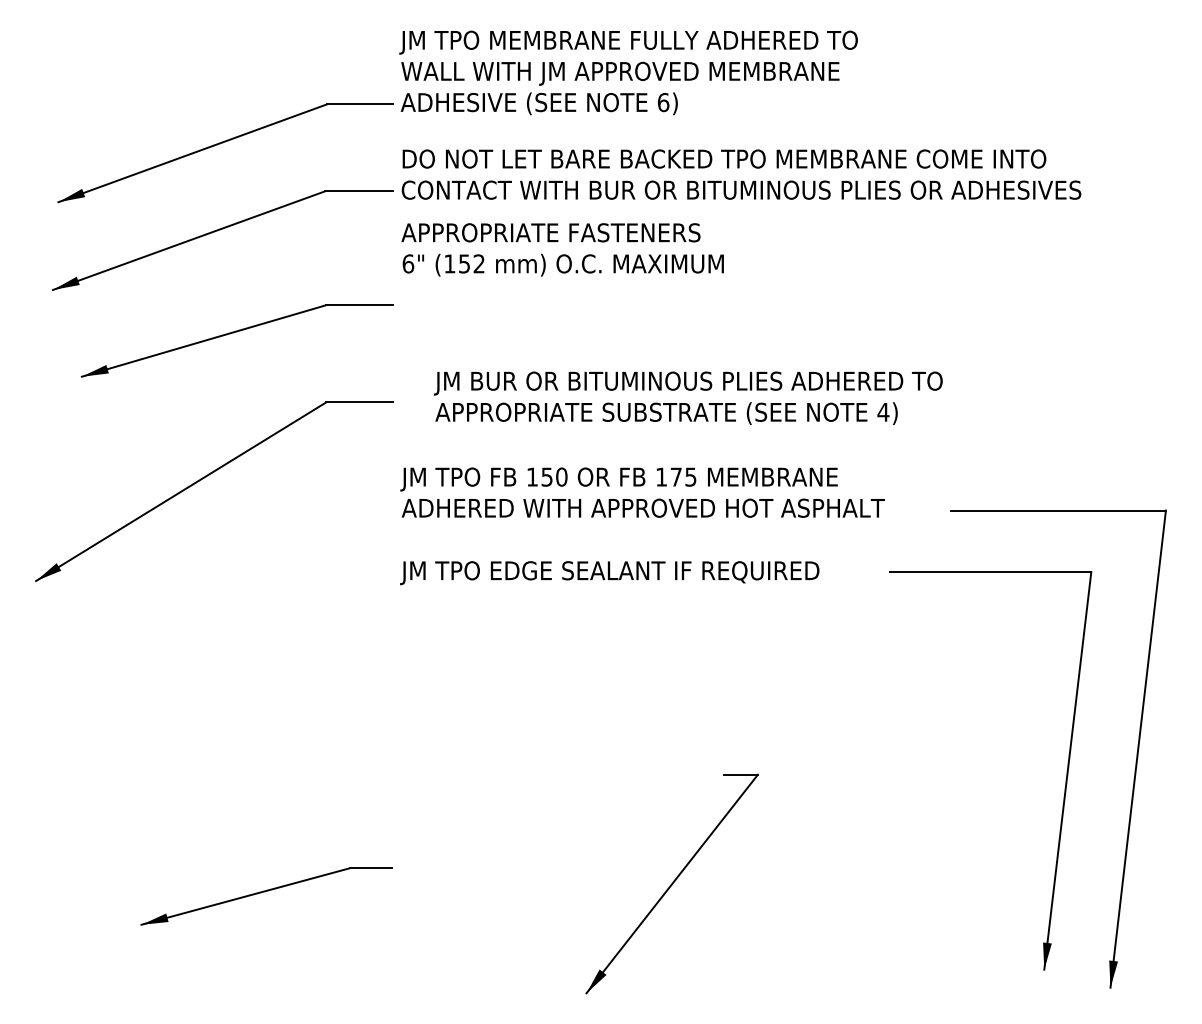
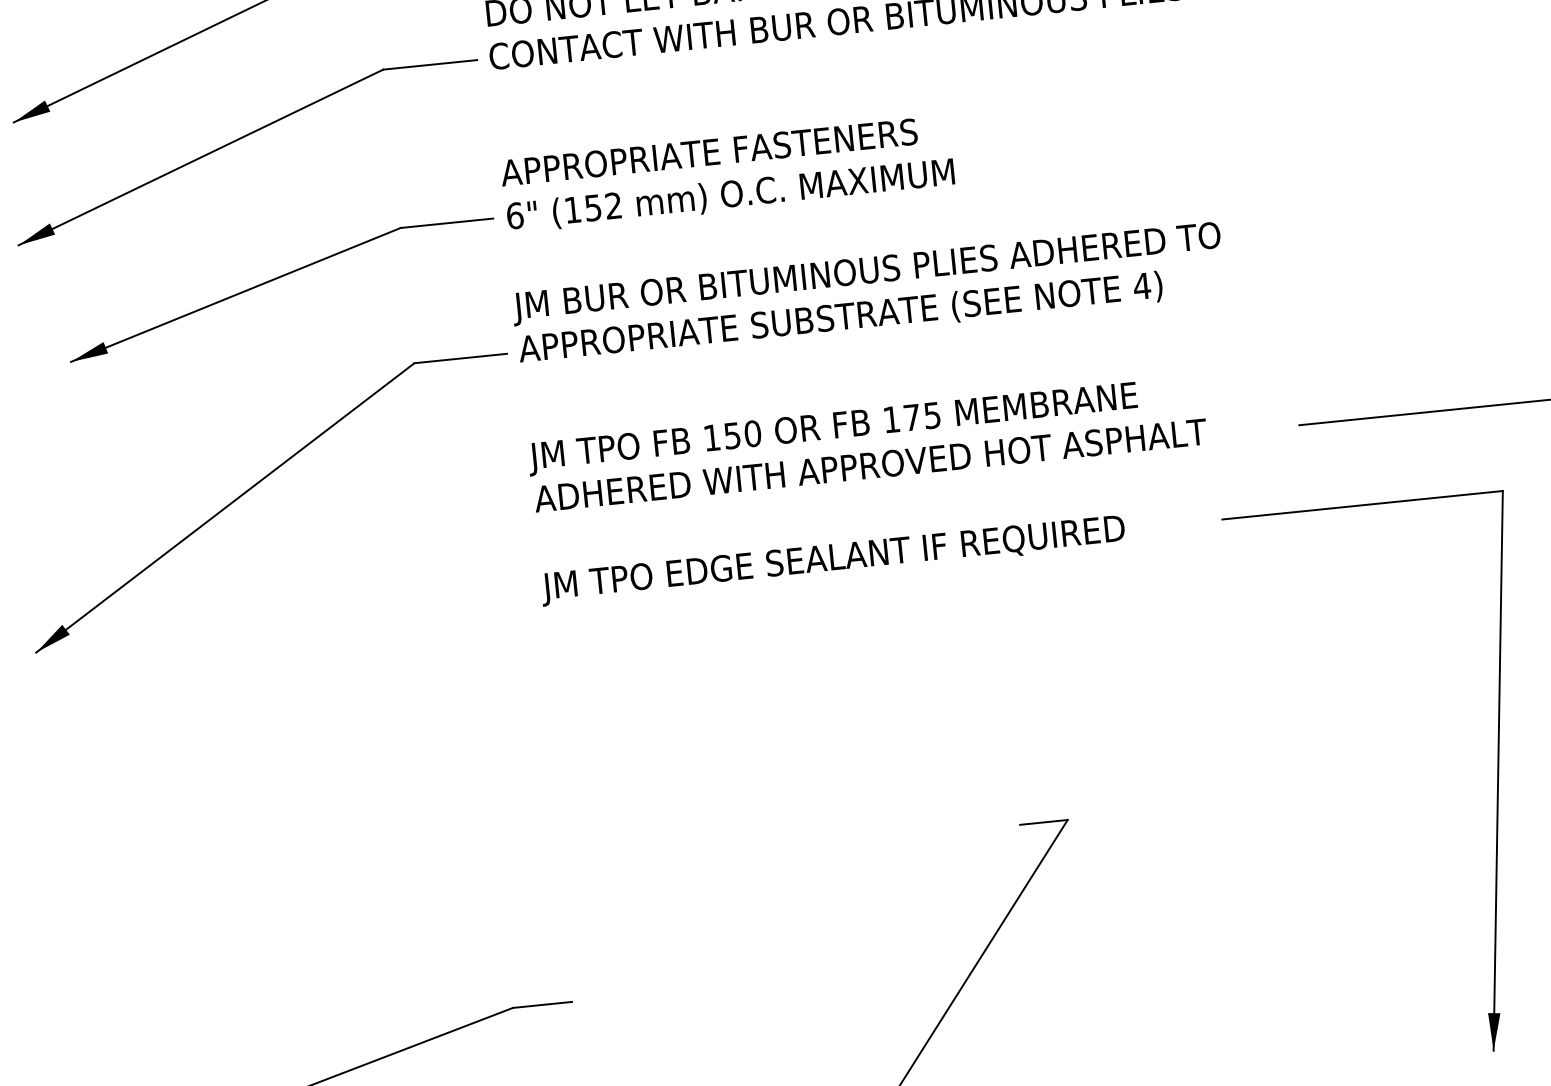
text: (562, 249) -> (727, 174), moved
text: (687, 397) -> (867, 293), moved

